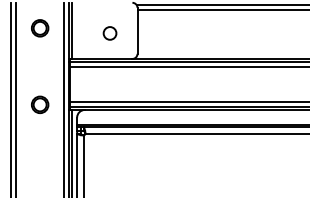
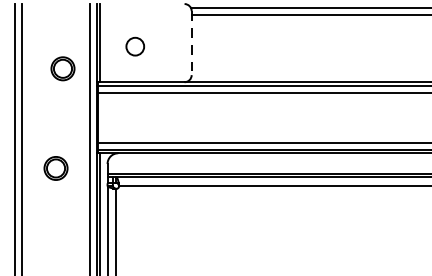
part: (40, 28) -> (63, 69), moved
line: (137, 30) -> (191, 42), solid -> dashed
circle: (109, 33) -> (134, 46), moved
part: (40, 104) -> (56, 167), moved

